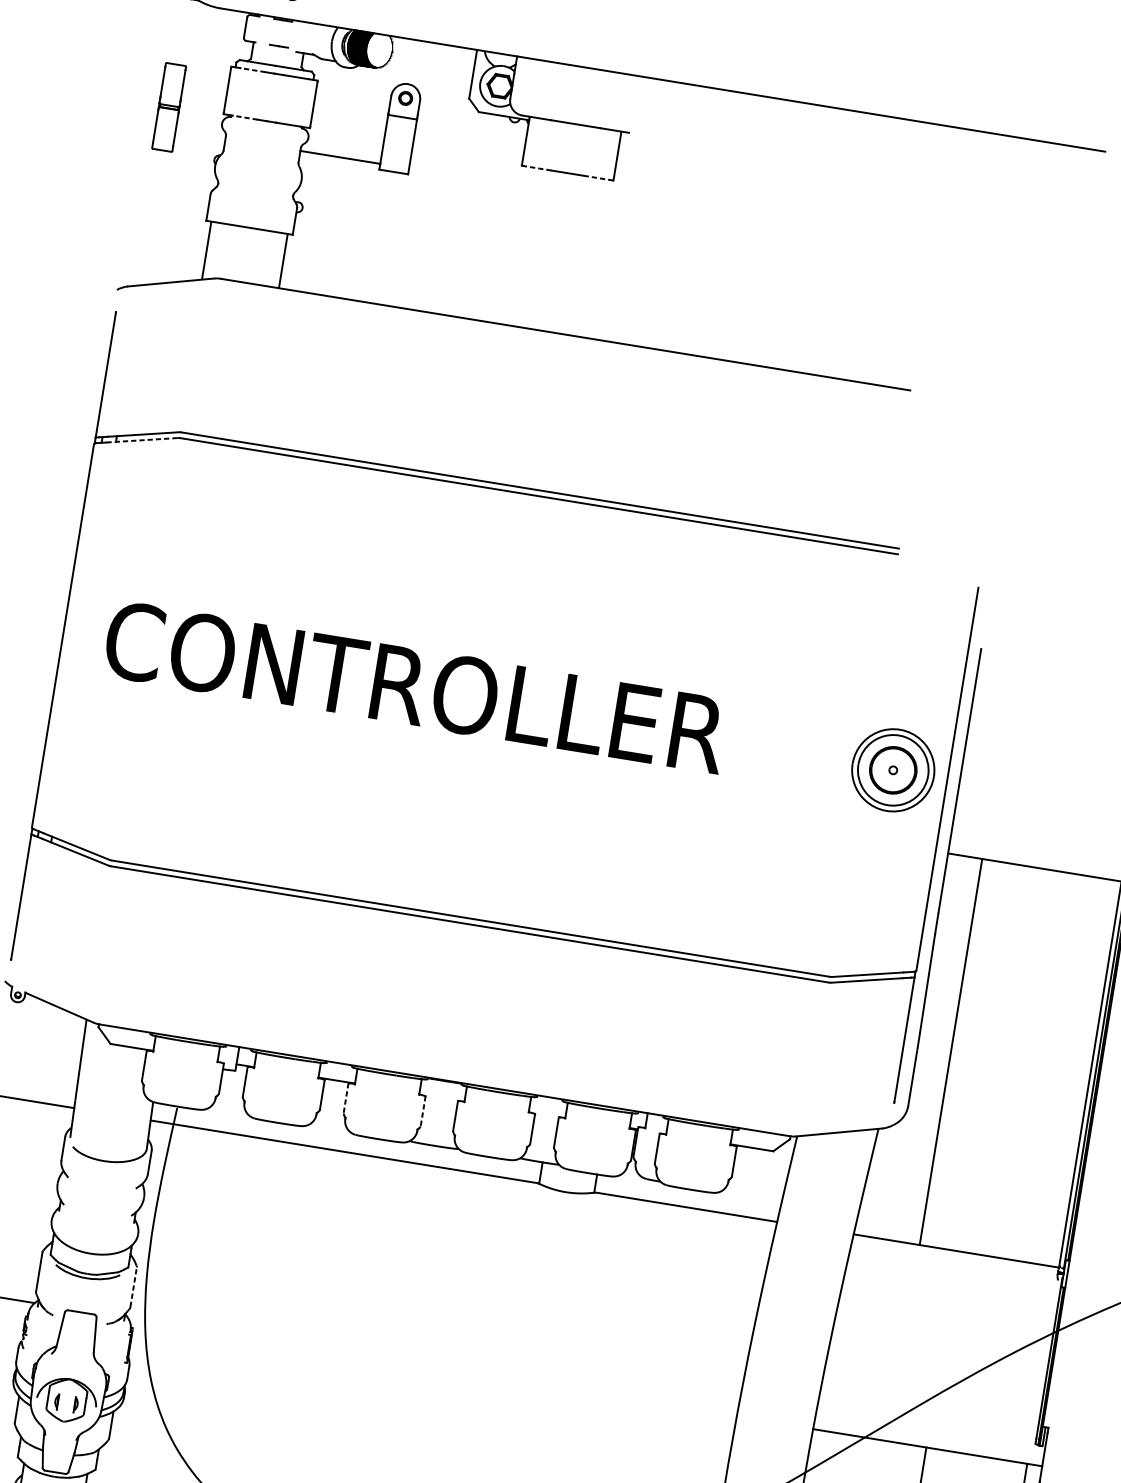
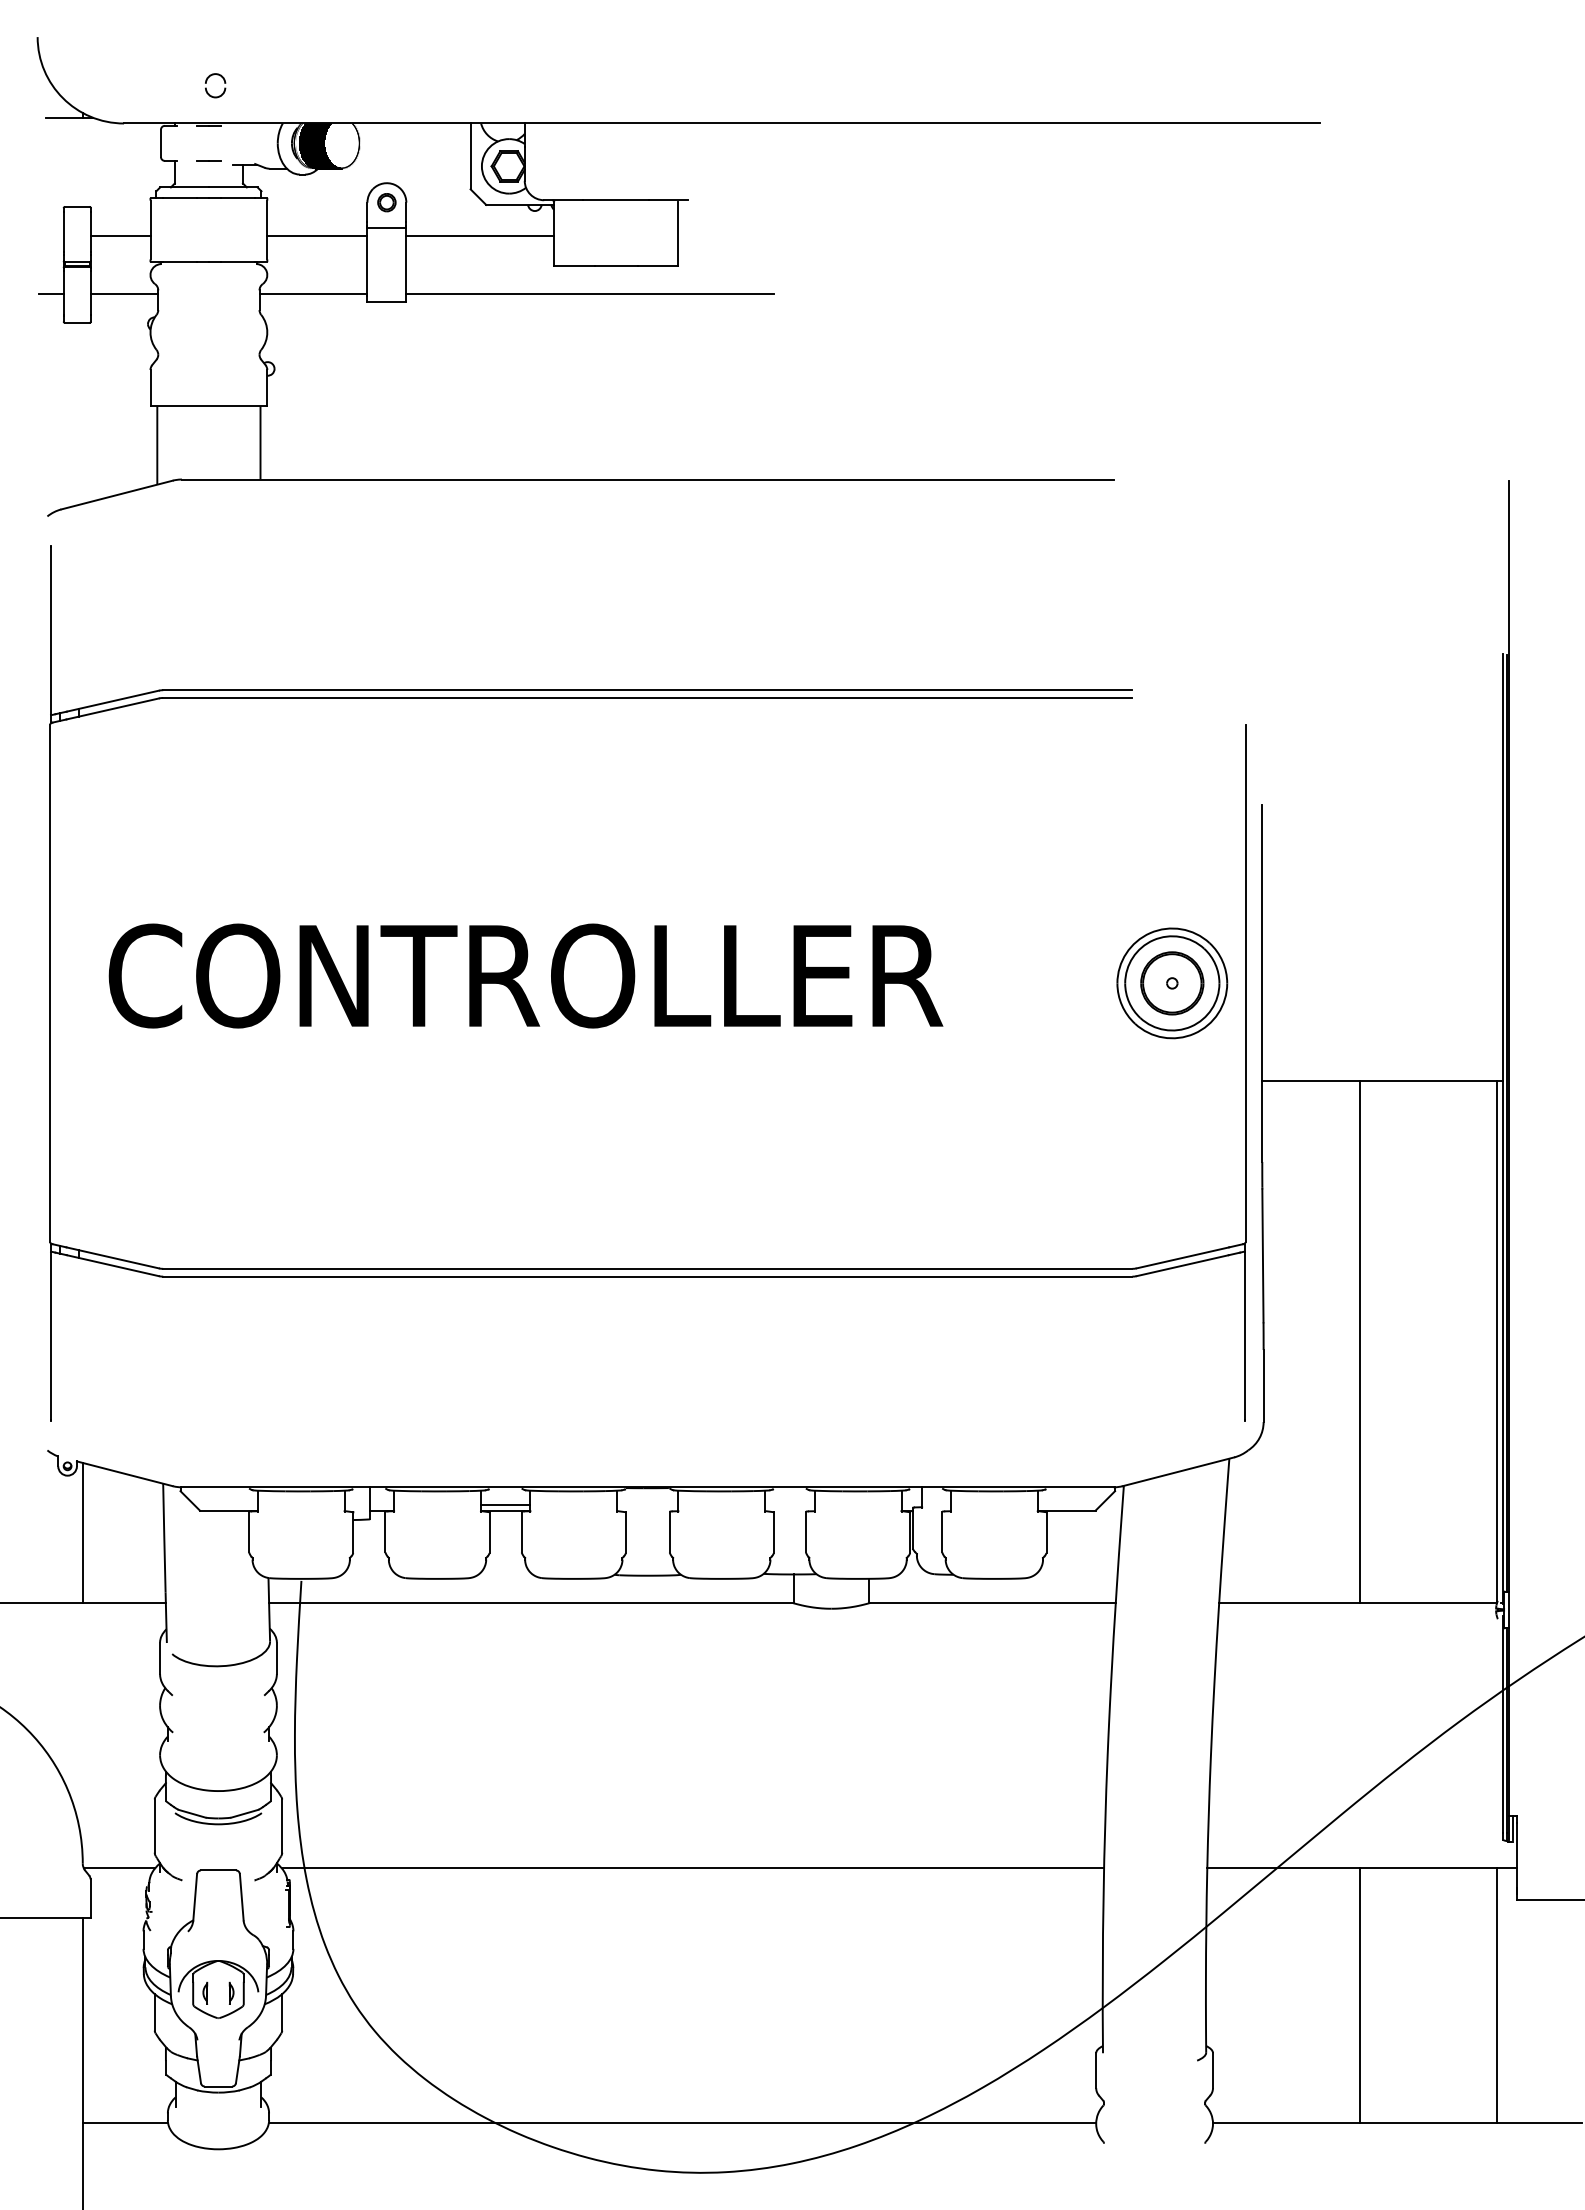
line: (252, 69) -> (179, 197), dashed -> solid
line: (204, 90) -> (120, 235), added
line: (350, 114) -> (317, 235), added
line: (245, 117) -> (179, 262), dashed -> solid
line: (146, 126) -> (51, 294), added
line: (470, 134) -> (480, 235), added
line: (200, 135) -> (124, 294), added
line: (536, 168) -> (574, 266), dashed -> solid
line: (598, 178) -> (658, 266), dashed -> solid
line: (545, 190) -> (590, 294), added
line: (141, 440) -> (112, 709), dashed -> solid
line: (21, 1046) -> (83, 1532), added
line: (951, 1051) -> (1360, 1341), moved
line: (337, 1076) -> (505, 1505), added
line: (345, 1098) -> (521, 1532), dashed -> solid
line: (422, 1111) -> (625, 1533), dashed -> solid
line: (133, 1287) -> (282, 1826), dashed -> solid
line: (432, 1367) -> (692, 1868), added

